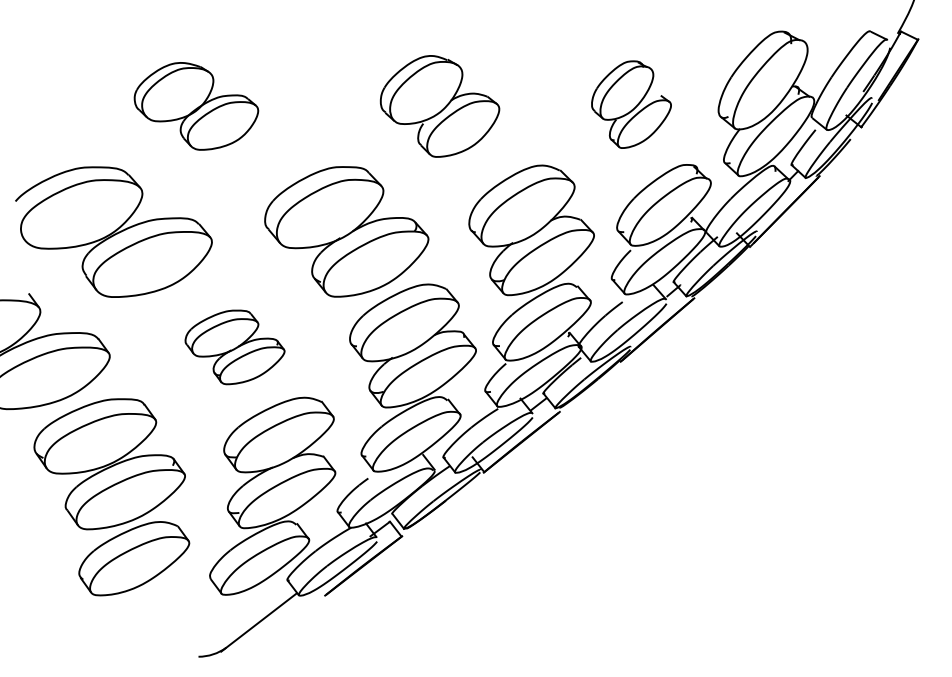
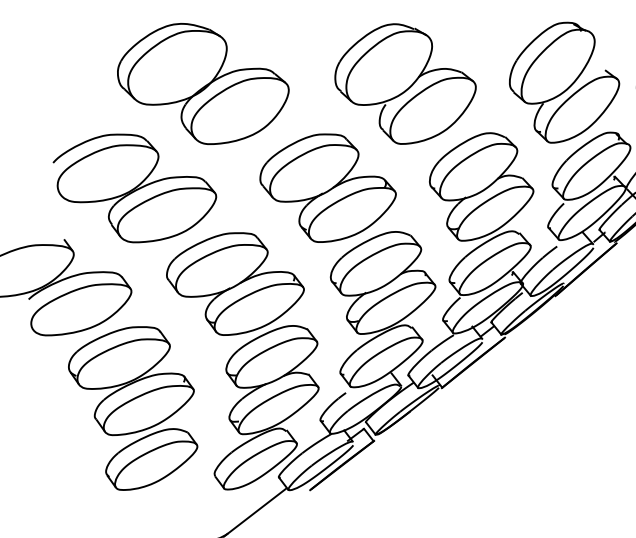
part: (631, 104) -> (564, 82), size x1.67
part: (196, 106) -> (203, 84), size x1.67
part: (439, 106) -> (405, 84), size x1.43
part: (234, 347) -> (234, 284), size x1.67

